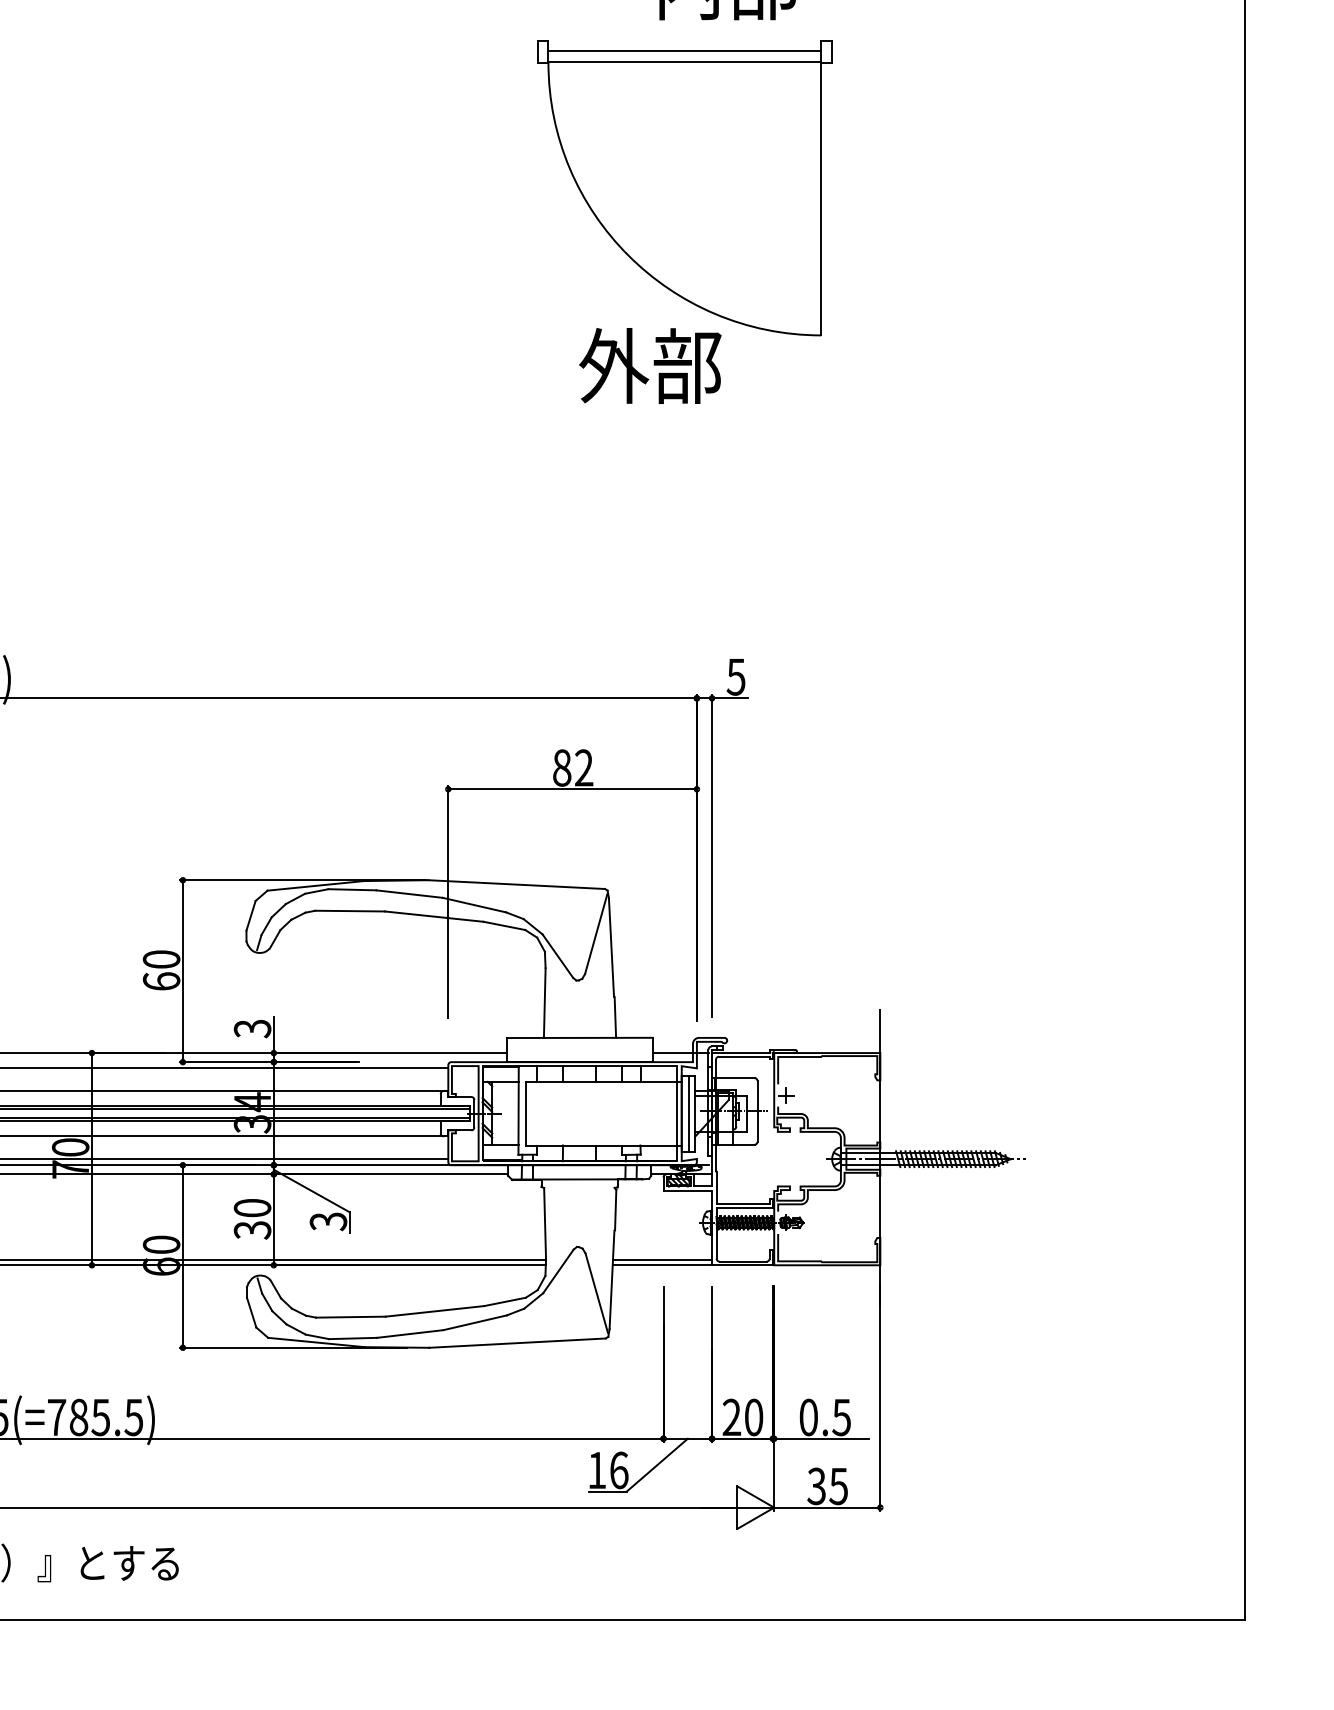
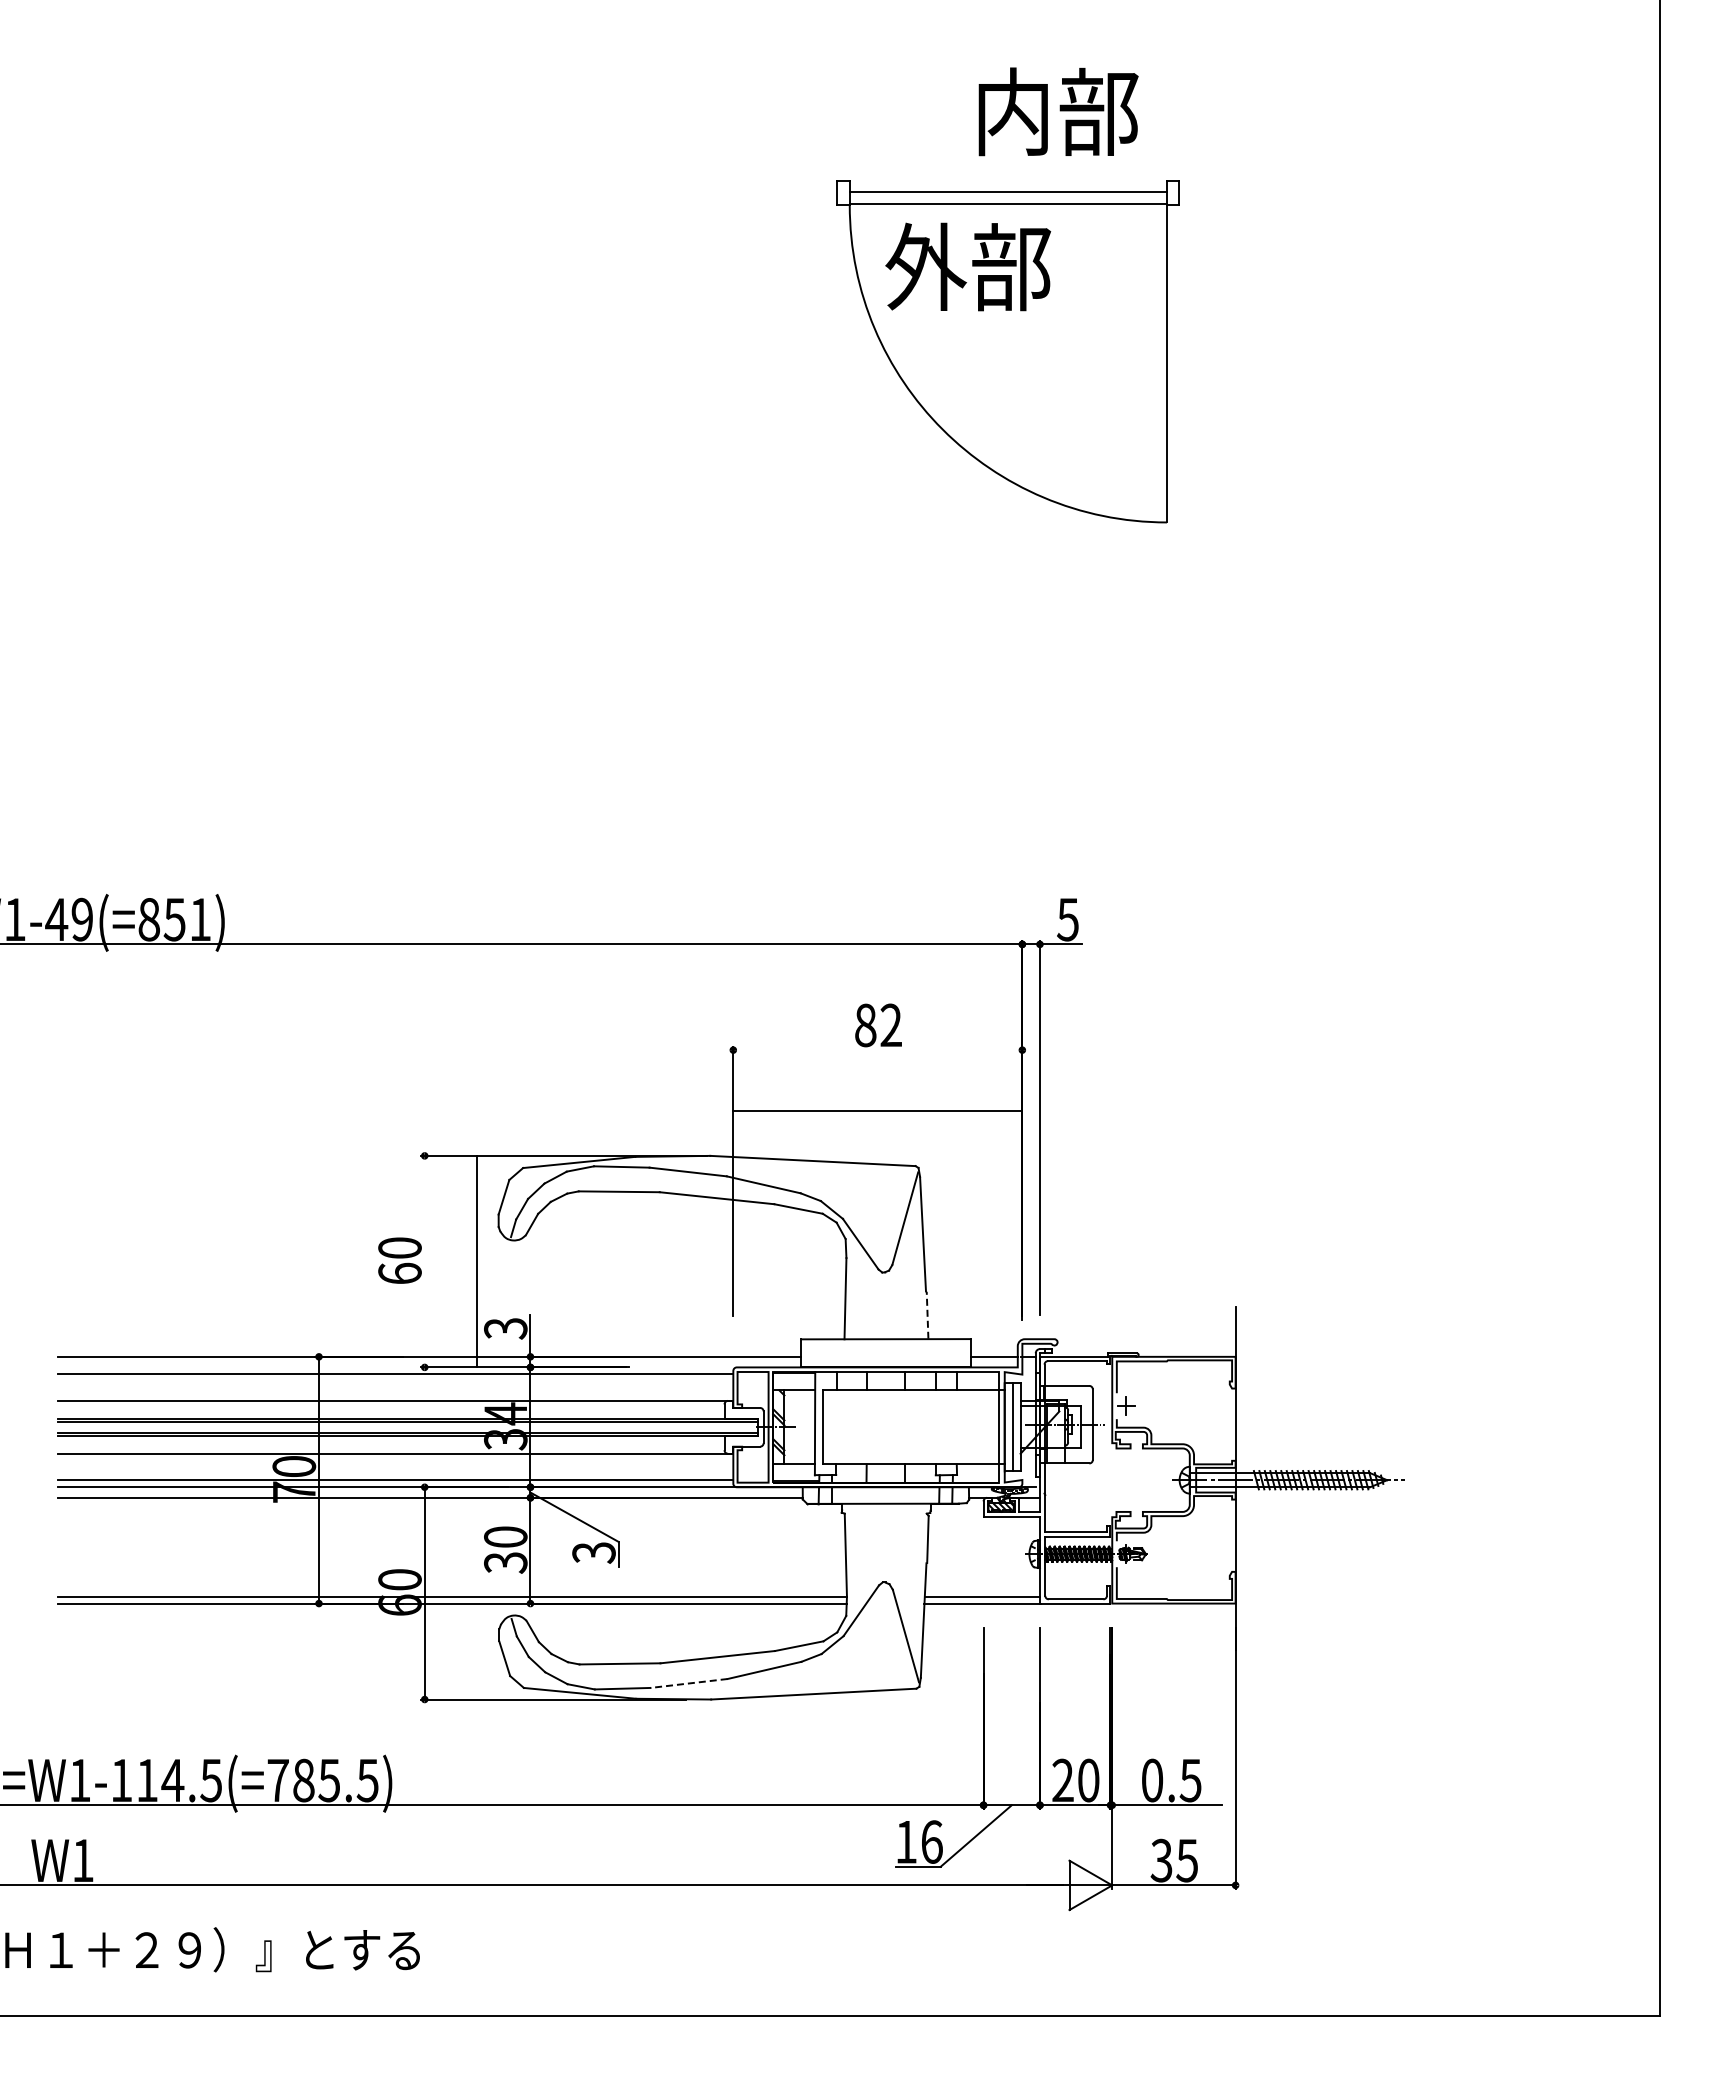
text: (650, 365) -> (968, 266), moved
line: (572, 789) -> (877, 1111), moved
line: (182, 971) -> (476, 1261), moved
line: (615, 1017) -> (927, 1315), solid -> dashed
line: (410, 1334) -> (689, 1683), solid -> dashed

